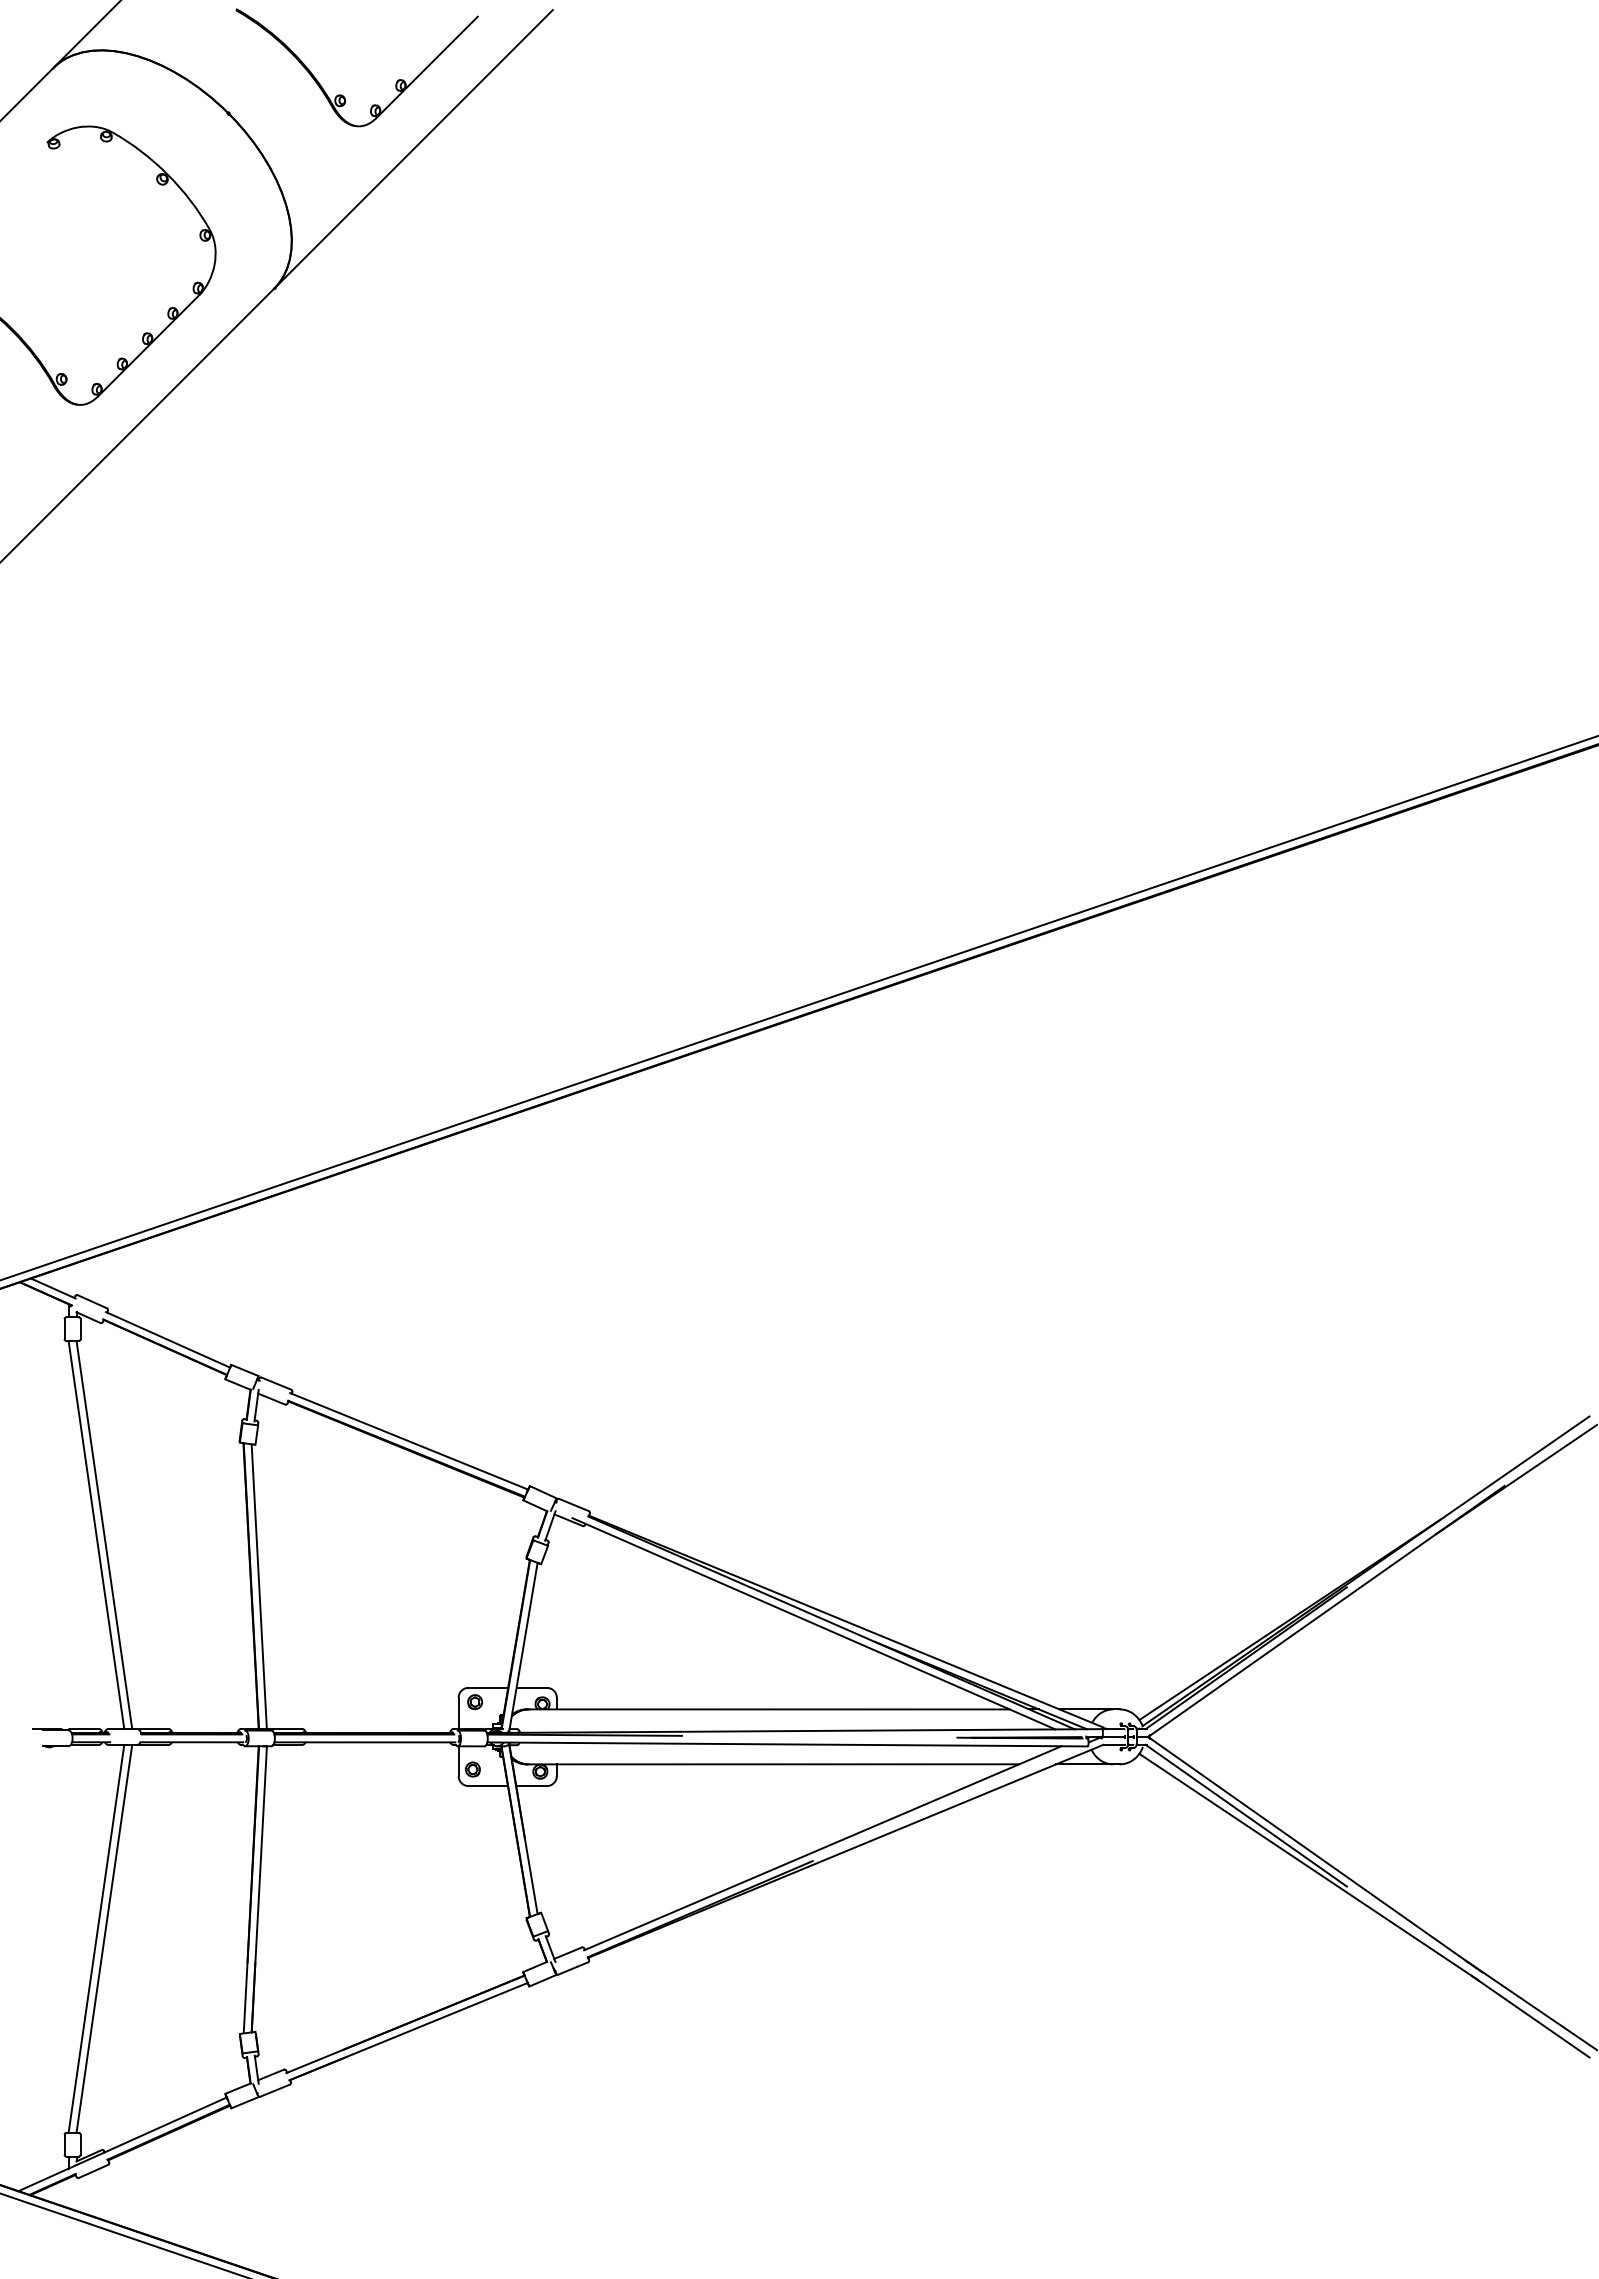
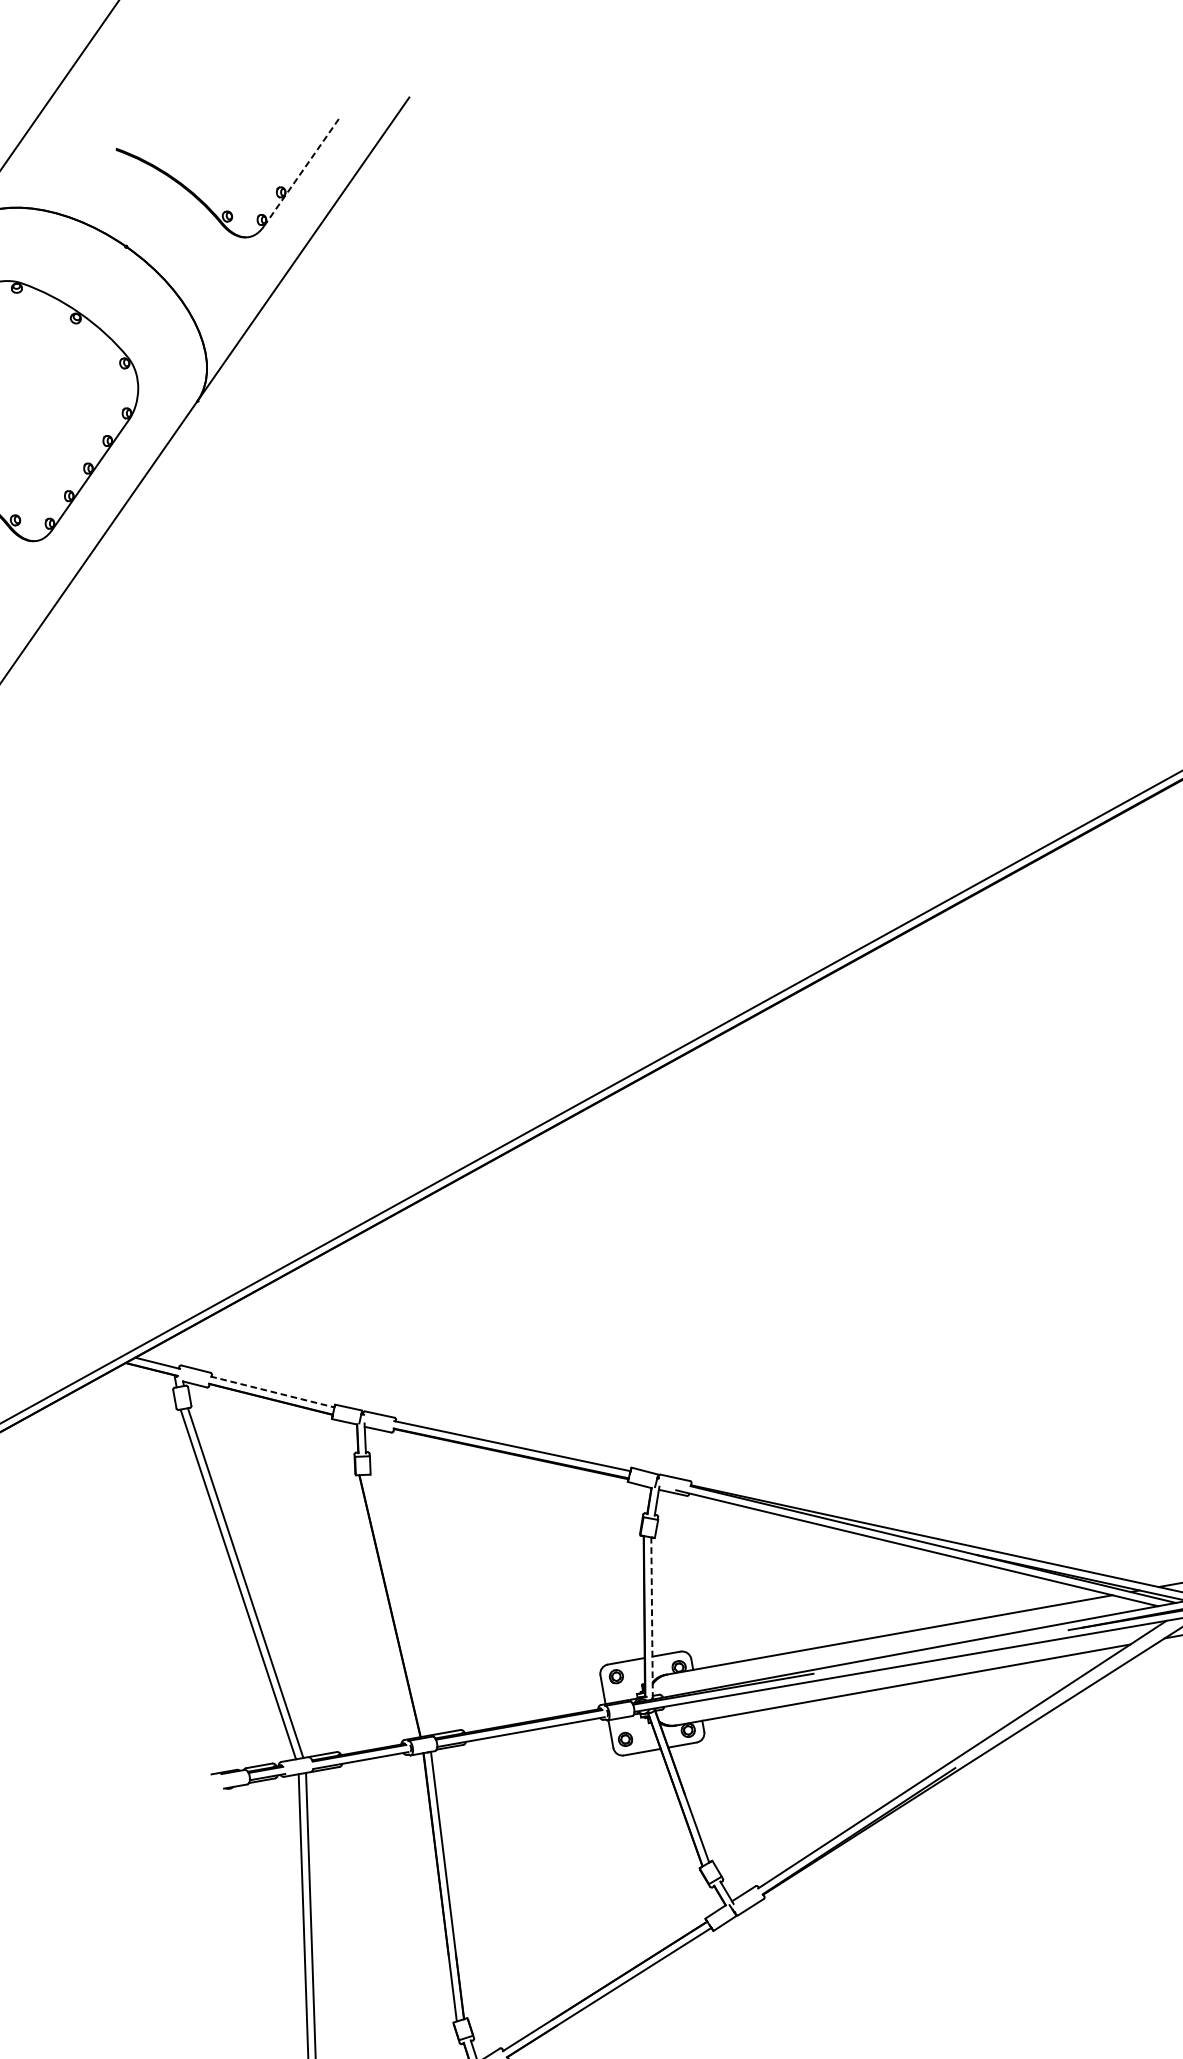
line: (427, 66) -> (302, 170), solid -> dashed
line: (168, 1340) -> (272, 1392), solid -> dashed
line: (258, 1586) -> (396, 1605), removed
line: (523, 1647) -> (652, 1618), solid -> dashed

